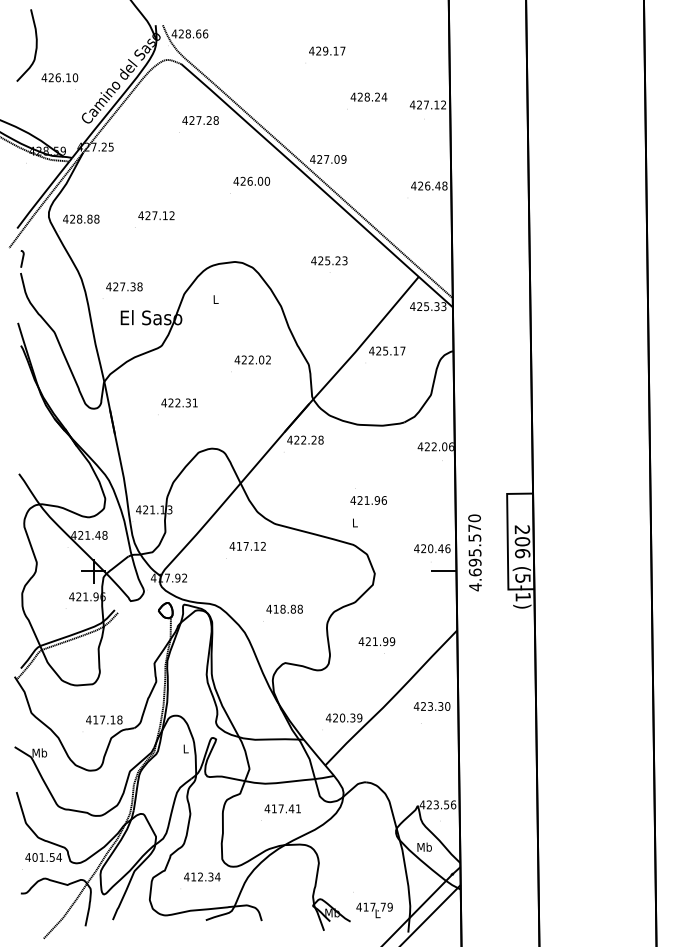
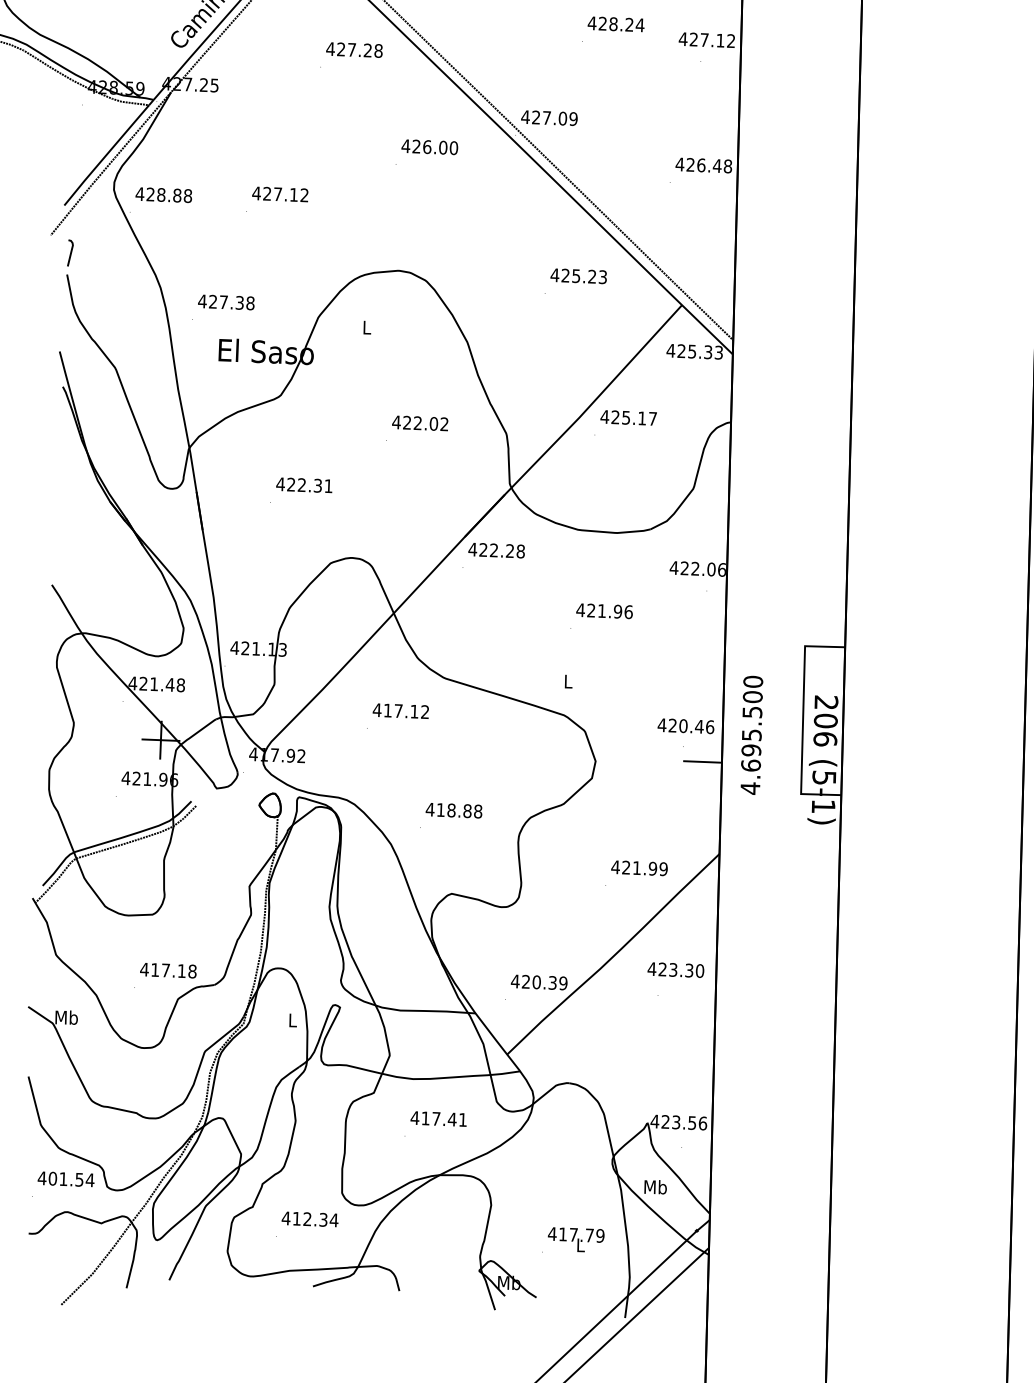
text: (329, 260) -> (579, 275), moved
text: (368, 500) -> (604, 611), moved
text: (474, 527) -> (752, 696), 4.695.570 -> 4.695.500
text: (376, 641) -> (638, 867), moved
text: (374, 910) -> (575, 1240), moved

